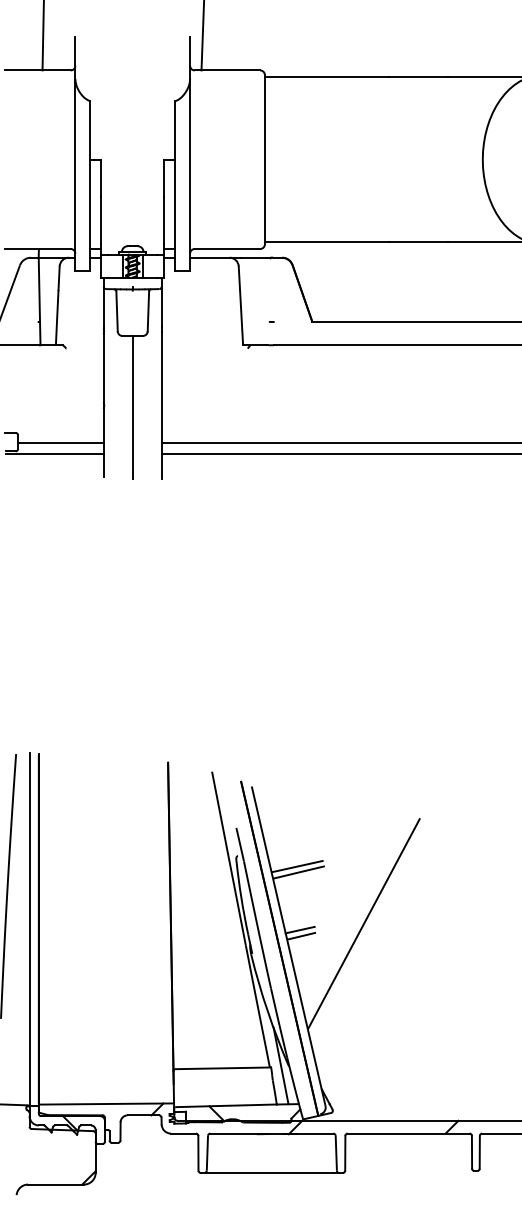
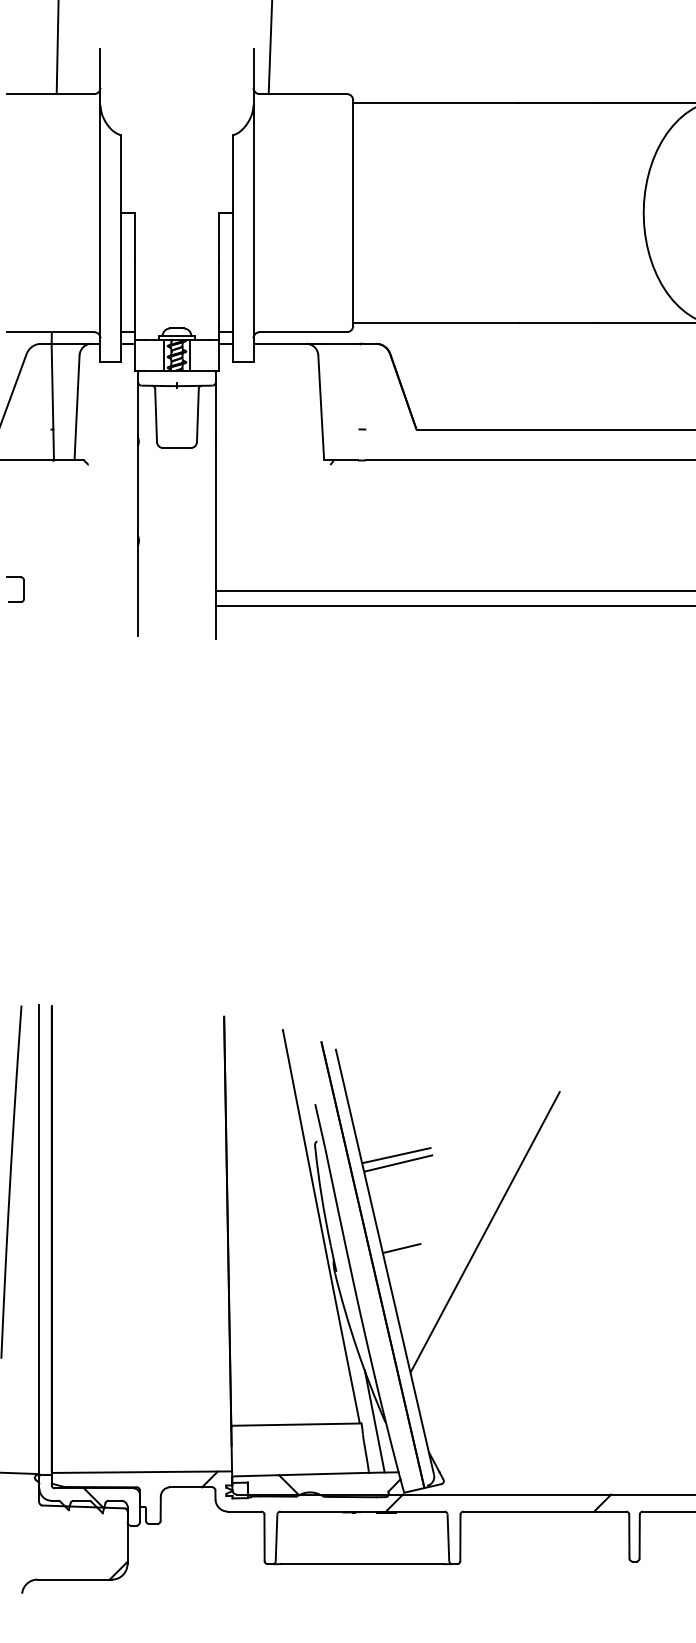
line: (132, 407) -> (176, 543), removed
line: (60, 442) -> (80, 590), removed
line: (55, 454) -> (73, 606), removed
line: (299, 930) -> (399, 1240), removed

